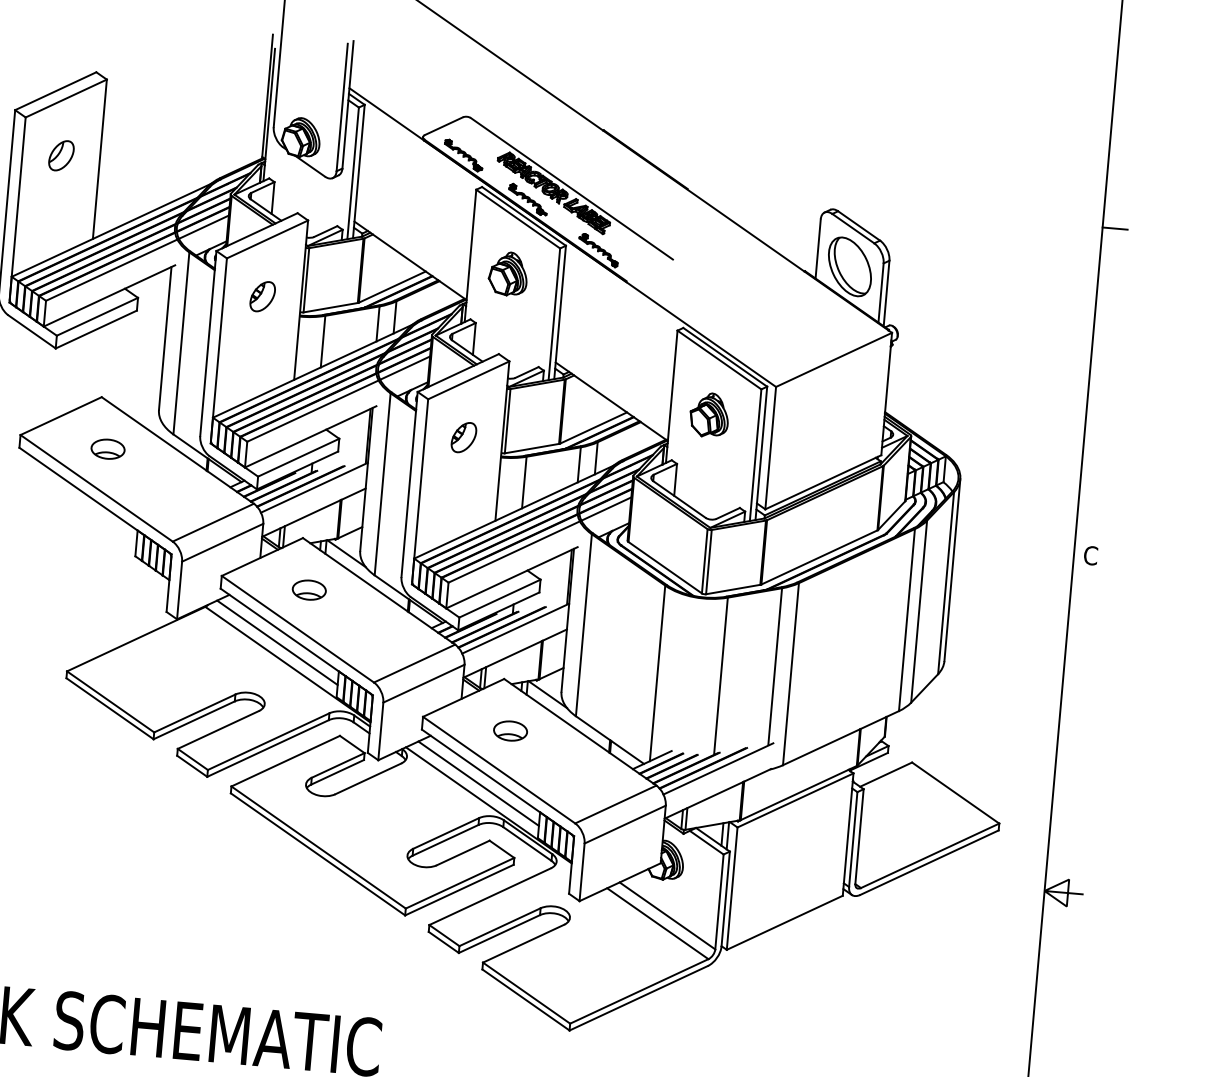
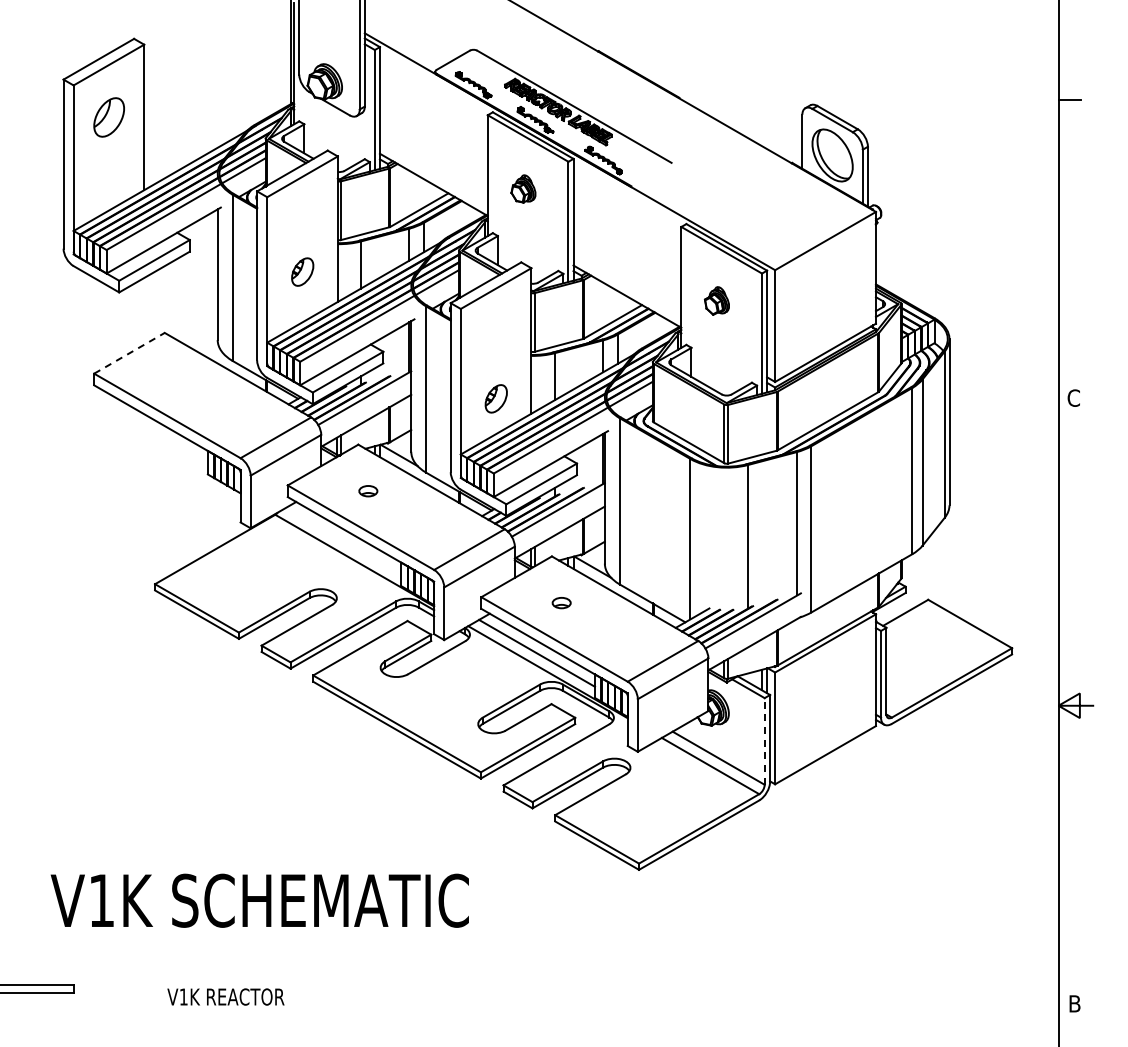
part: (60, 154) -> (108, 116), size x1.4
part: (508, 273) -> (523, 188), size x0.7
part: (262, 296) -> (302, 271), moved
part: (708, 414) -> (716, 300), size x0.7
line: (61, 416) -> (129, 353), solid -> dashed
part: (463, 437) -> (495, 398), moved
part: (107, 449) -> (174, 379), removed
part: (309, 589) -> (368, 490), size x0.6
line: (277, 642) -> (343, 541), removed
part: (510, 730) -> (561, 602), size x0.6
line: (719, 900) -> (764, 740), solid -> dashed

